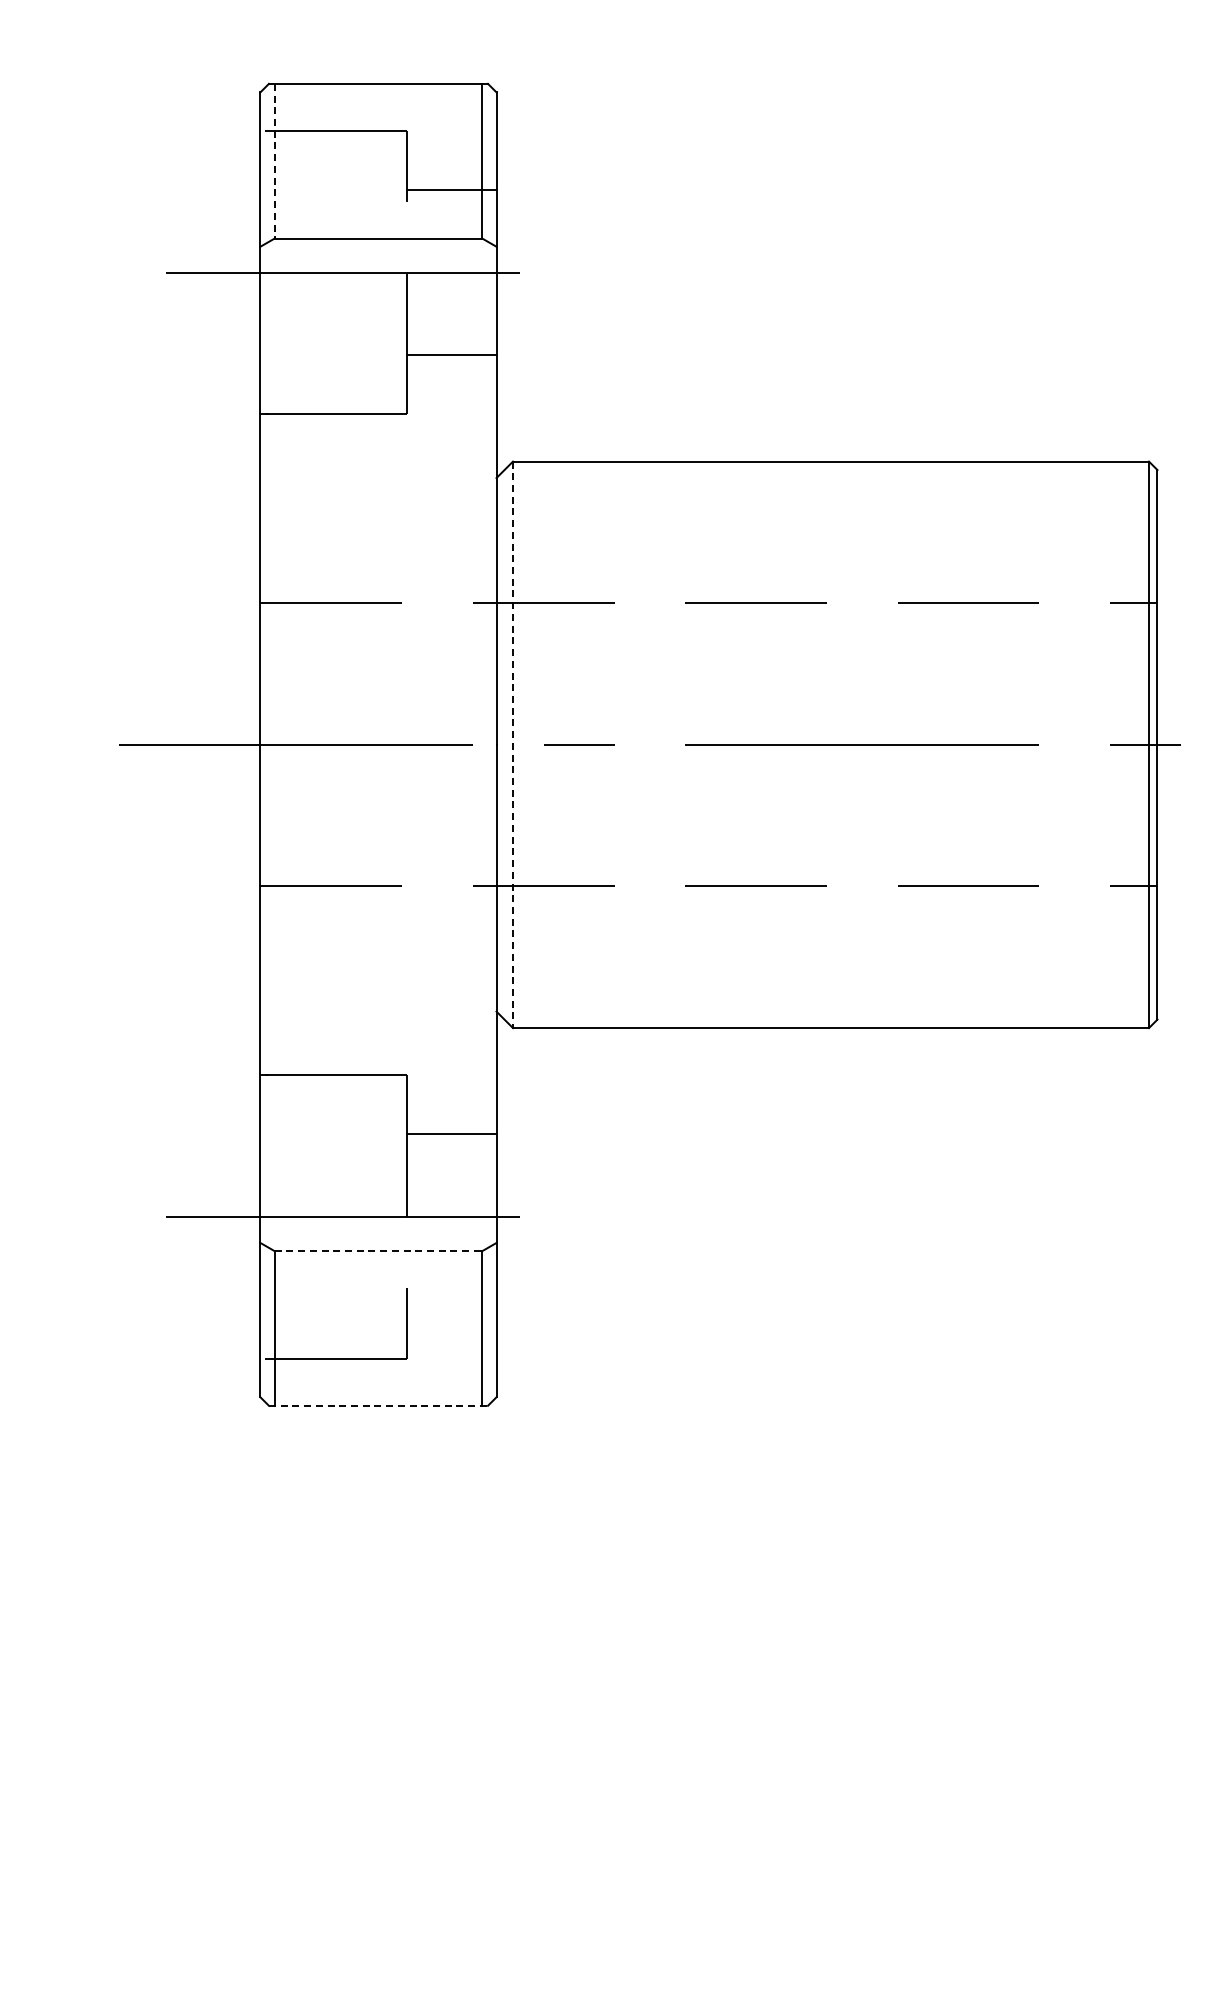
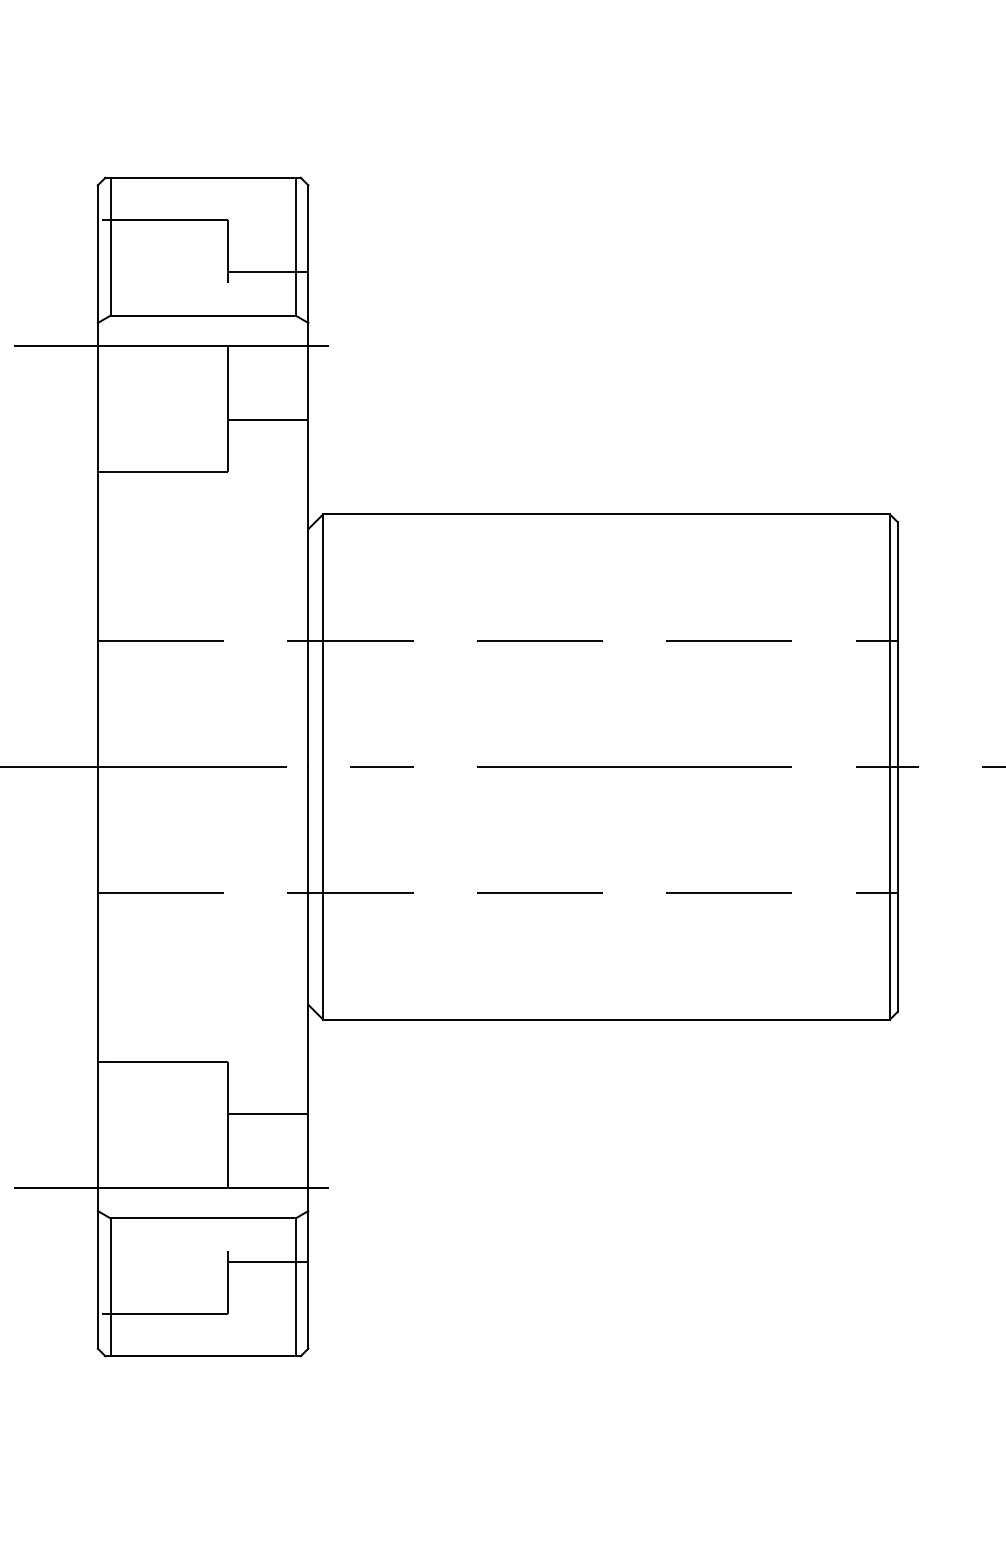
line: (274, 161) -> (110, 246), dashed -> solid
line: (513, 745) -> (323, 767), dashed -> solid
line: (378, 1251) -> (203, 1218), dashed -> solid
line: (451, 1299) -> (268, 1261), added
line: (378, 1405) -> (203, 1355), dashed -> solid

